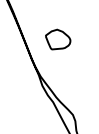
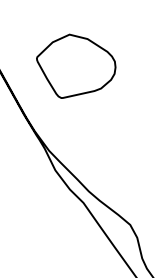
part: (57, 39) -> (74, 64), size x1.43

